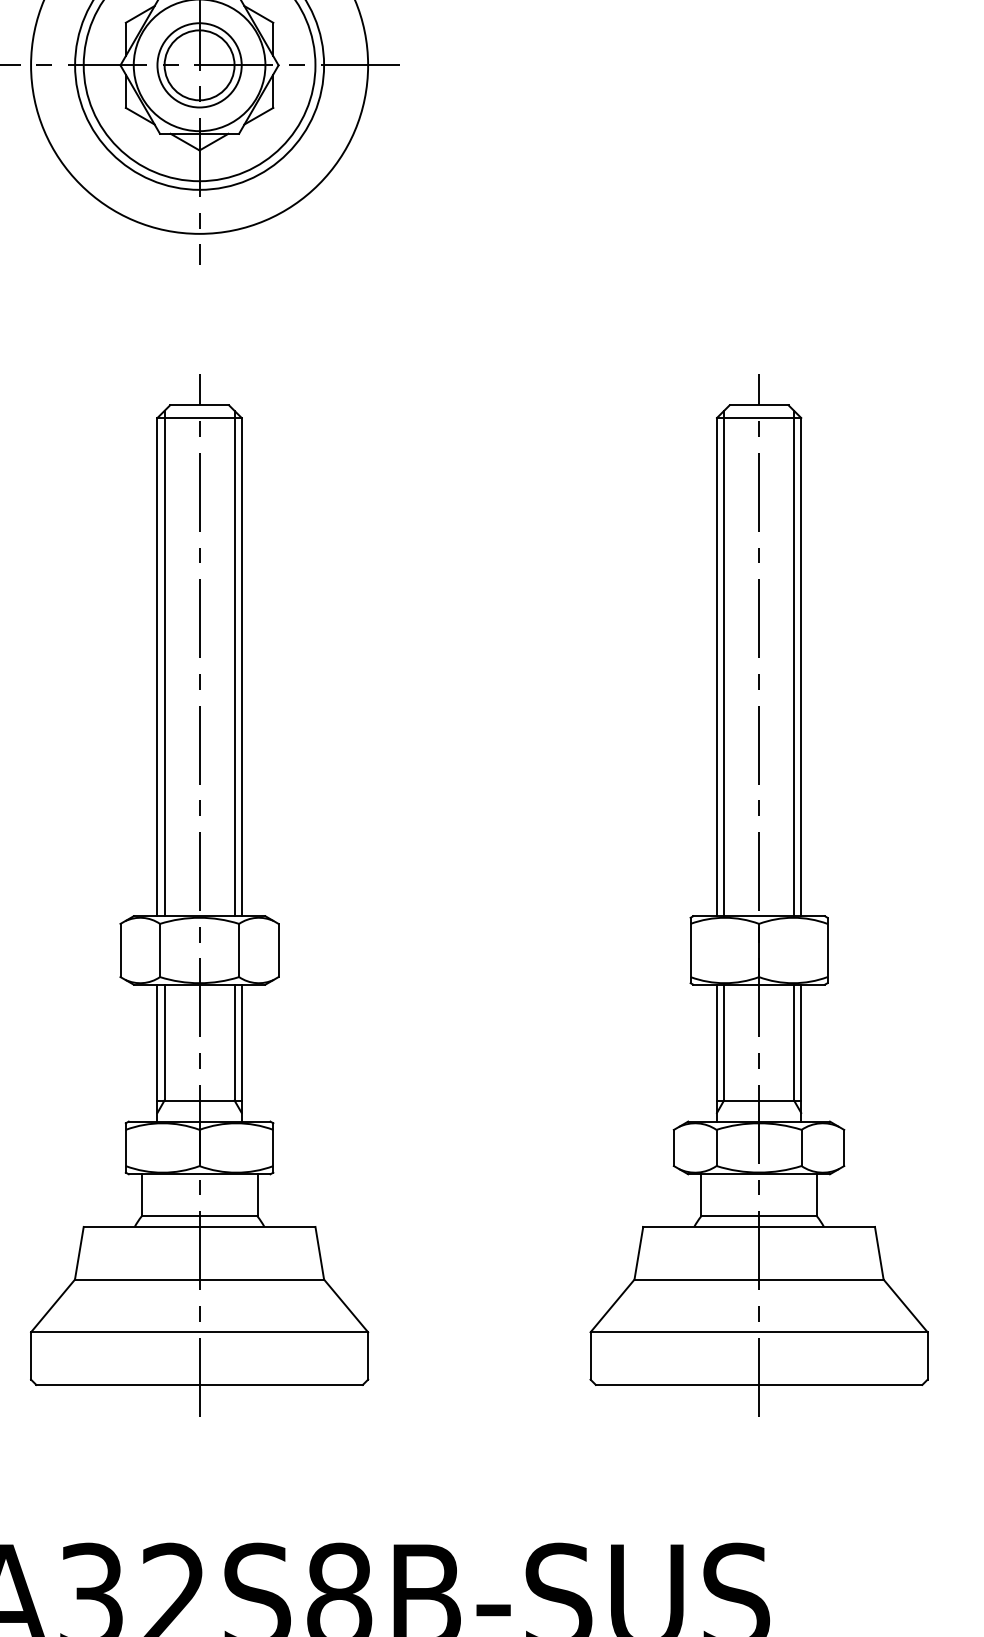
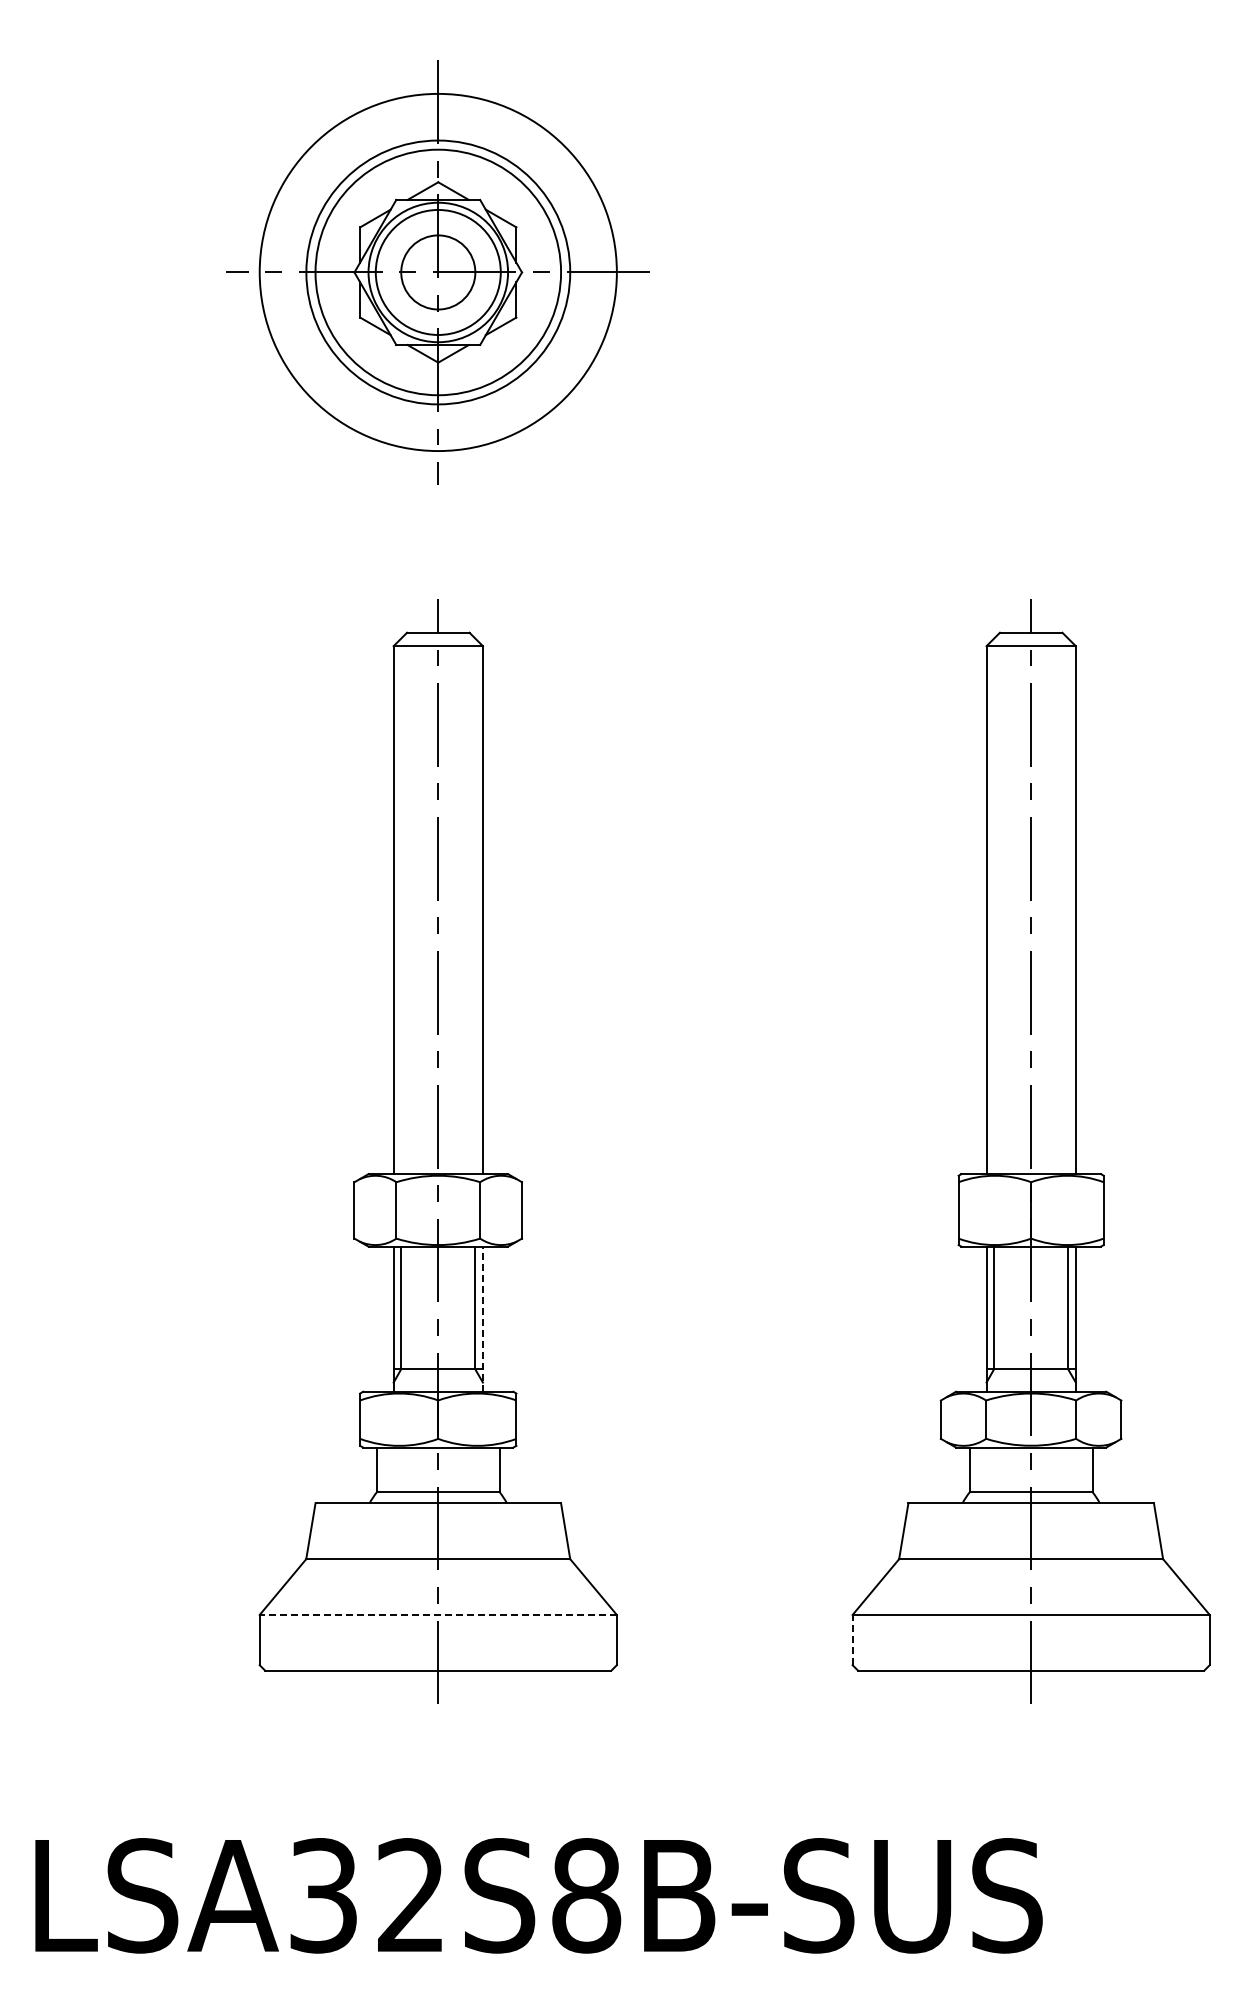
circle: (198, 65) -> (437, 272), size x1.4
line: (164, 663) -> (401, 906), removed
line: (234, 663) -> (475, 906), removed
line: (724, 663) -> (994, 906), removed
line: (794, 663) -> (1068, 906), removed
line: (241, 1053) -> (482, 1319), solid -> dashed
line: (199, 1331) -> (438, 1614), solid -> dashed
line: (590, 1355) -> (852, 1639), solid -> dashed

